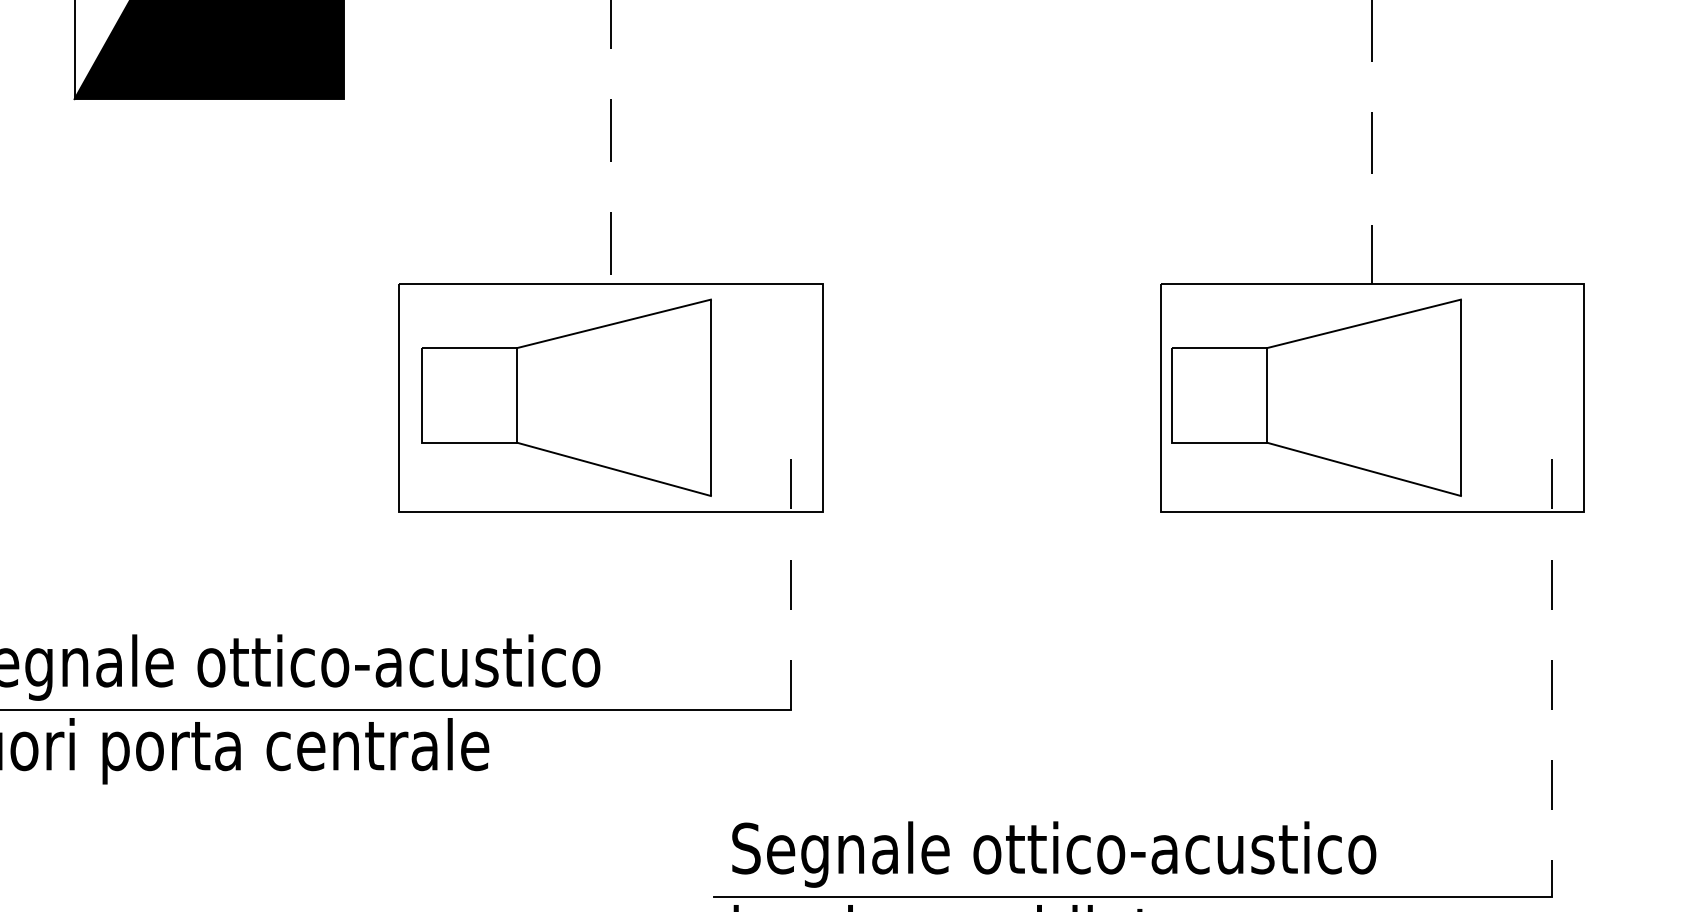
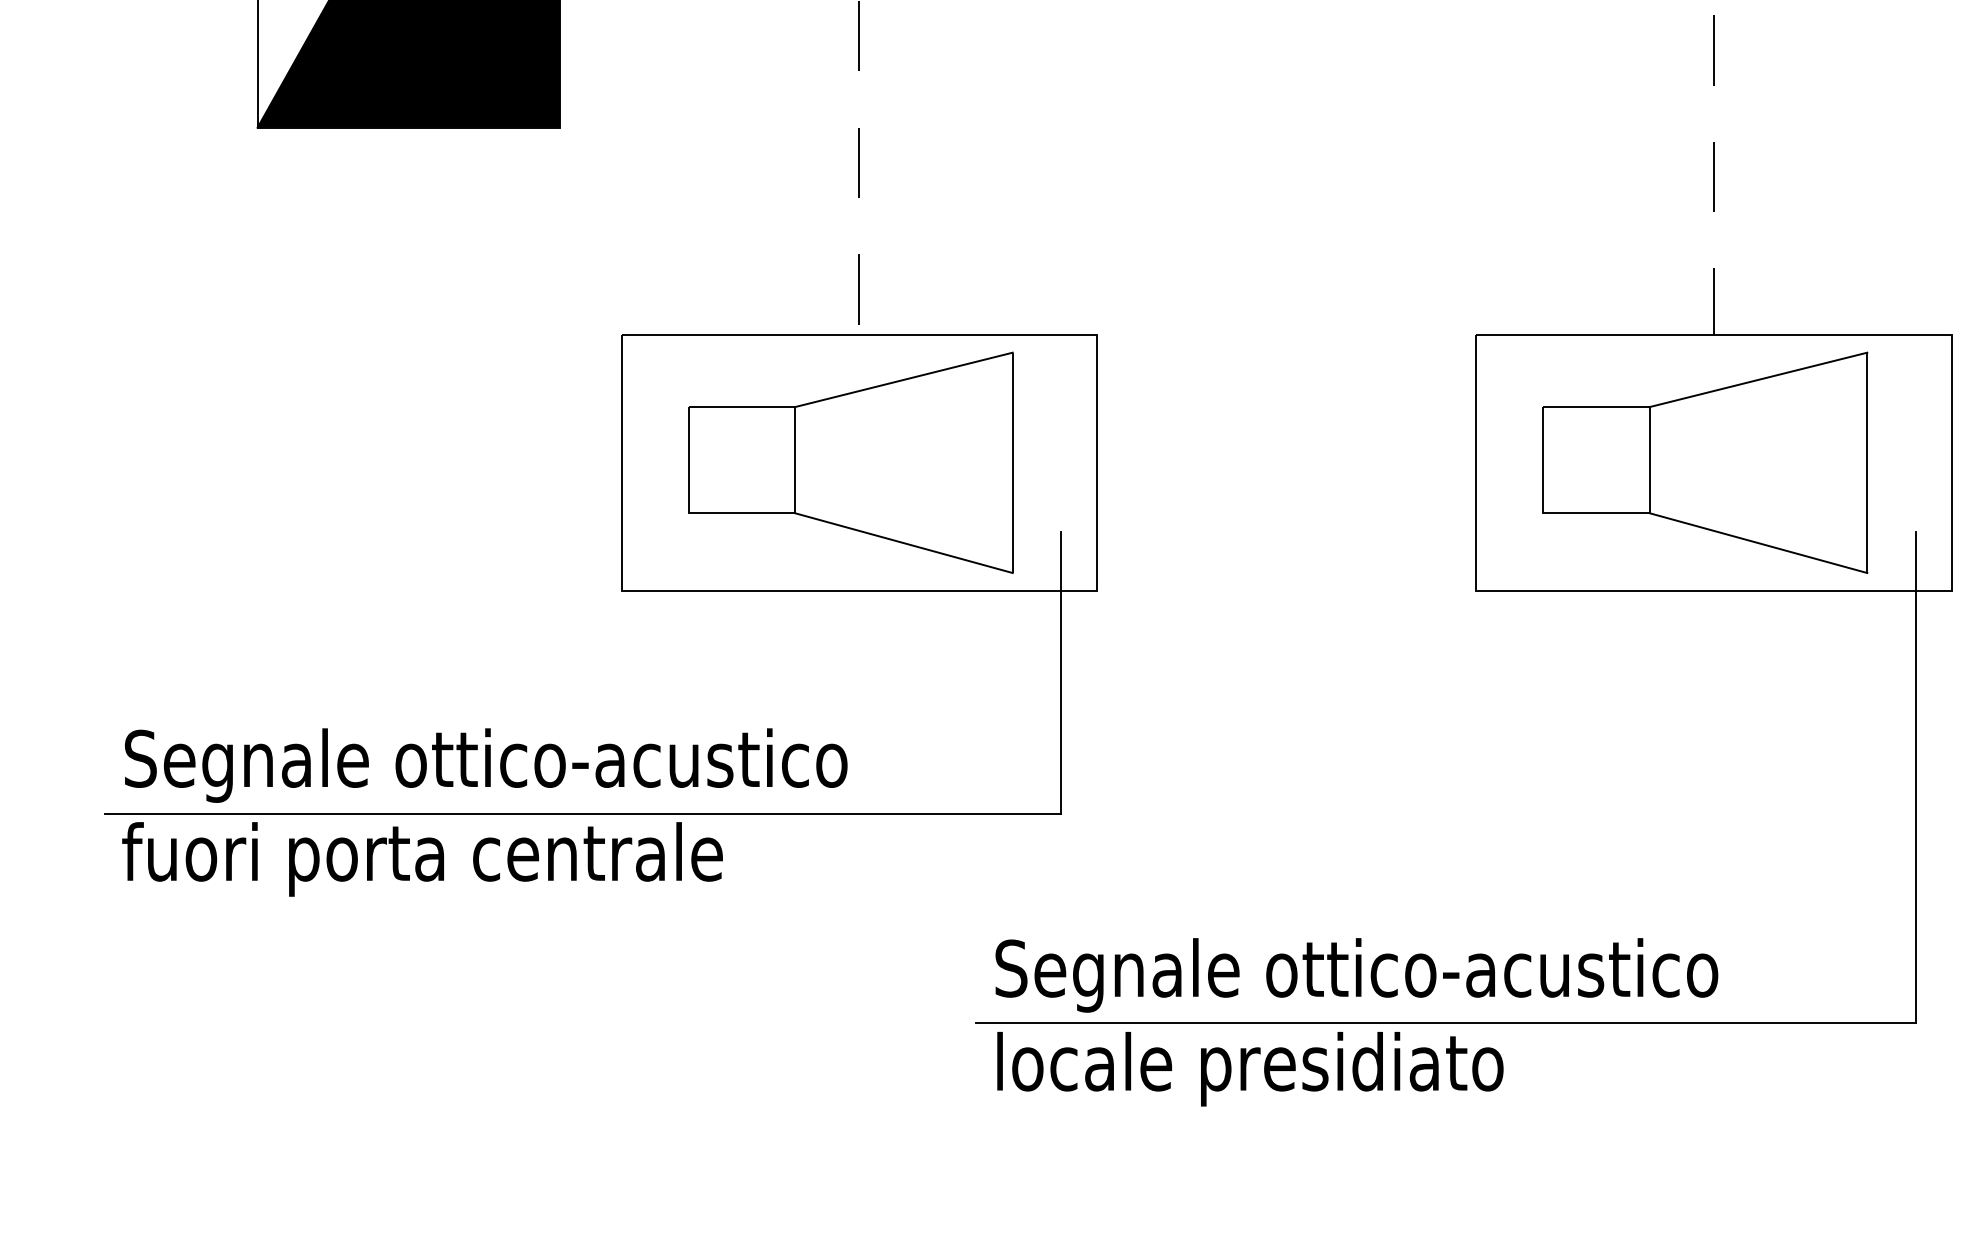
part: (566, 397) -> (850, 462), moved
part: (1316, 397) -> (1705, 462), moved
line: (790, 584) -> (1061, 672), dashed -> solid
line: (1552, 678) -> (1915, 777), dashed -> solid

